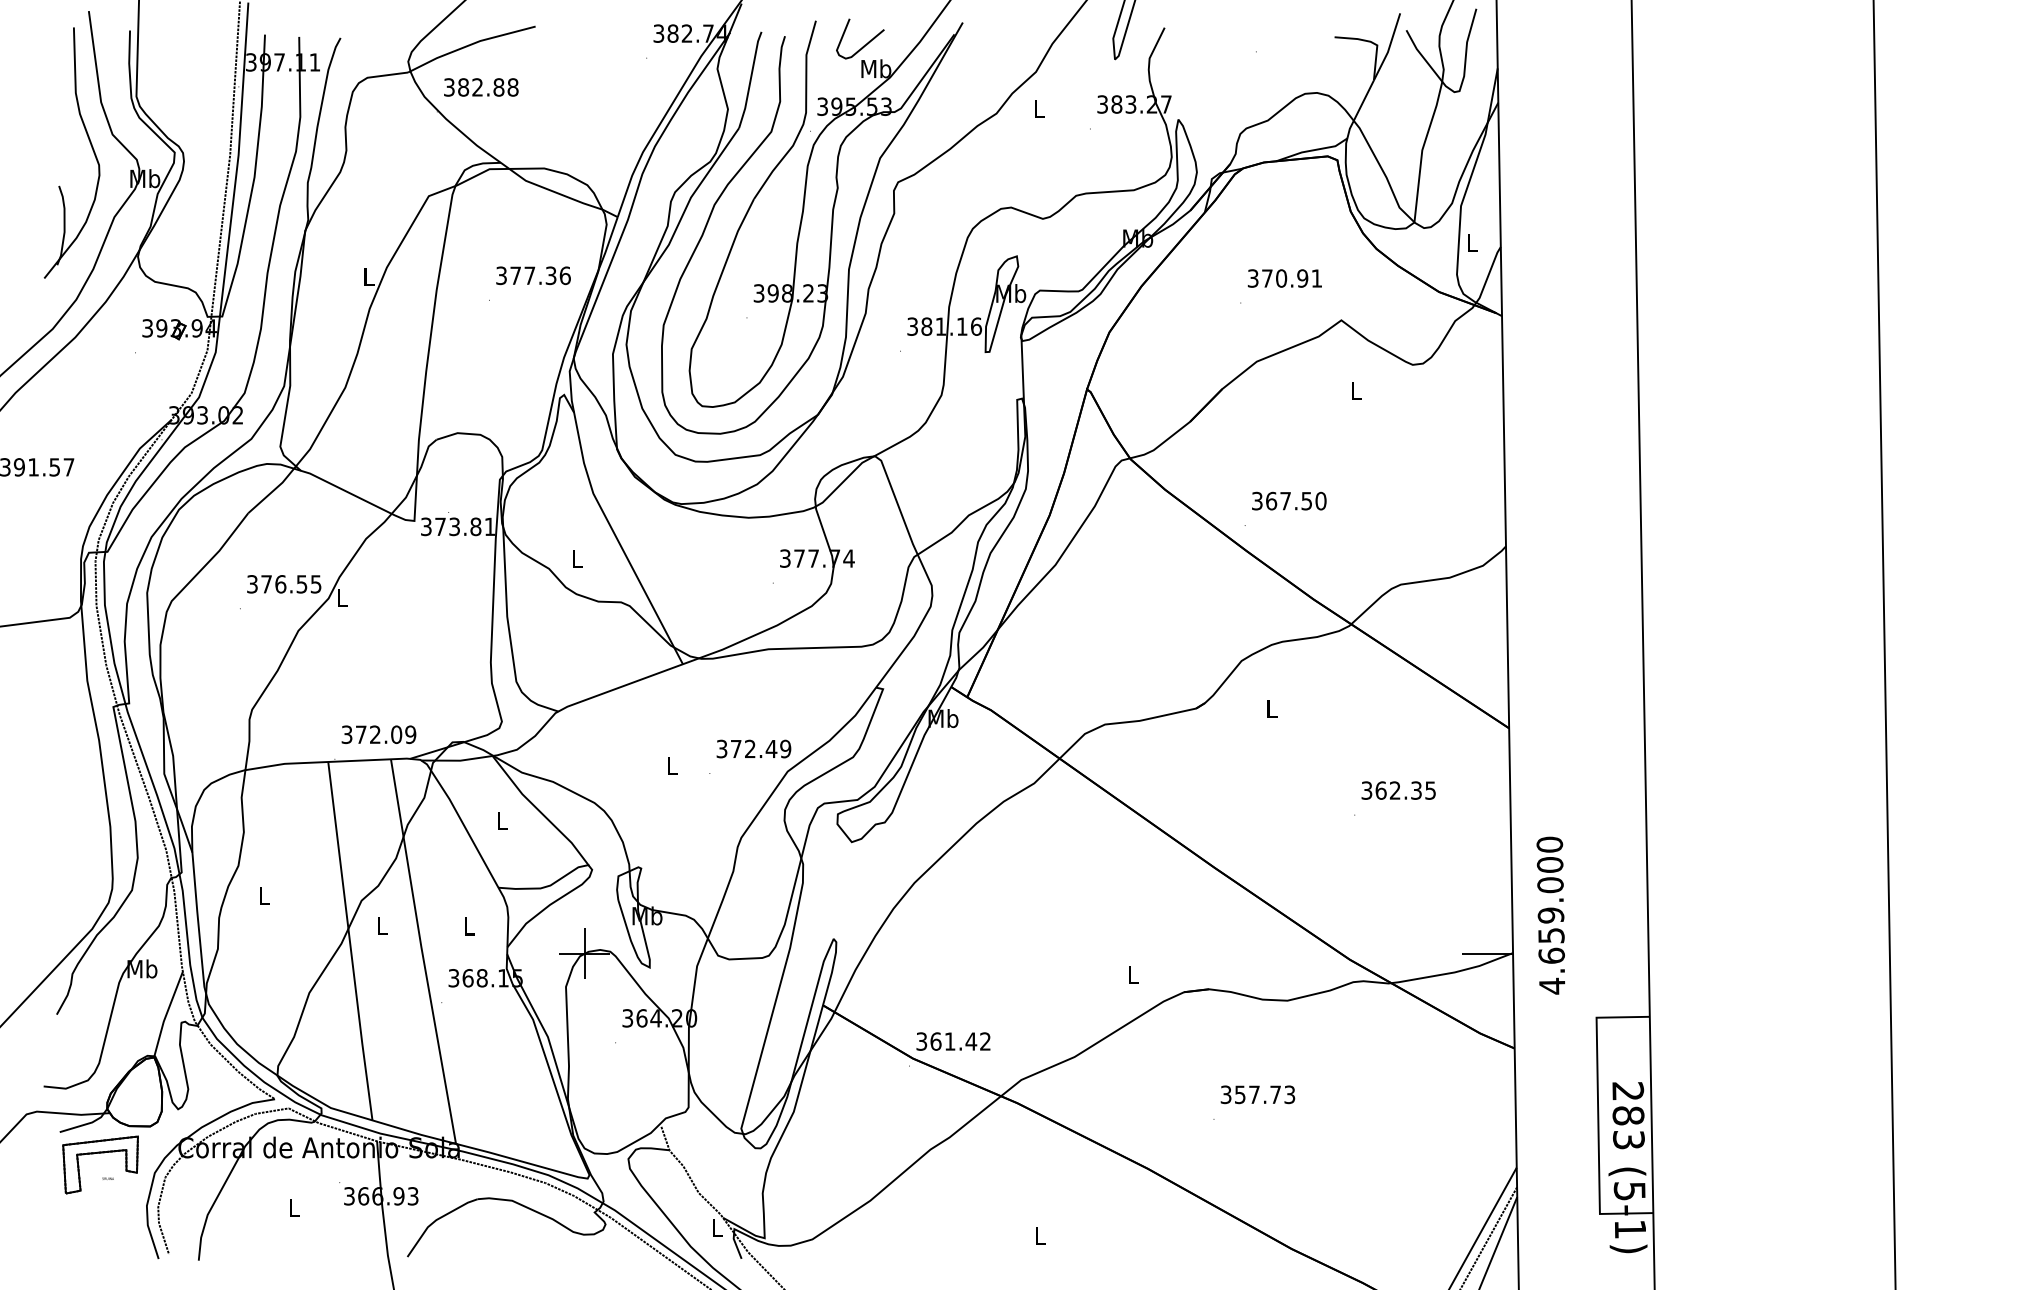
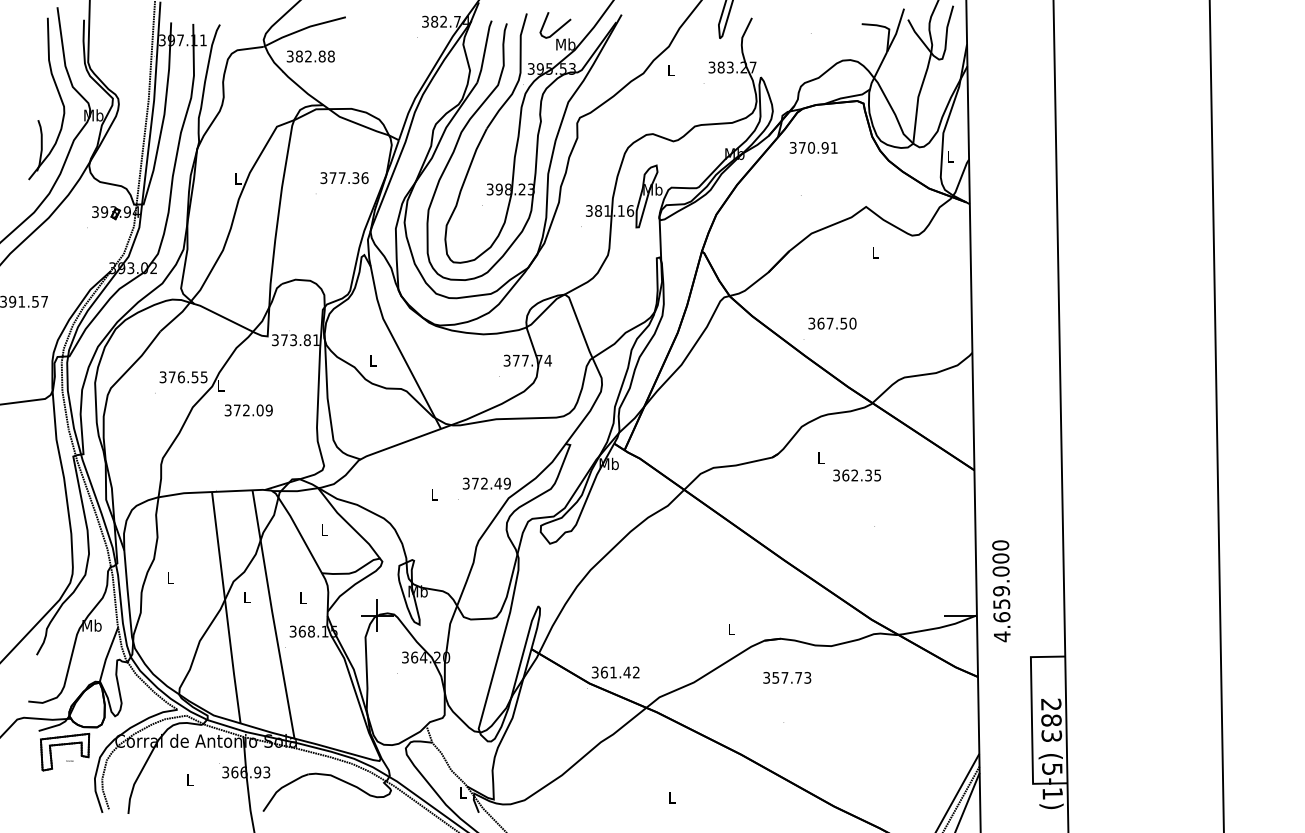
text: (1284, 277) -> (813, 147), moved
text: (378, 734) -> (248, 410), moved
text: (1397, 790) -> (856, 475), moved
text: (1258, 1094) -> (787, 677), moved

